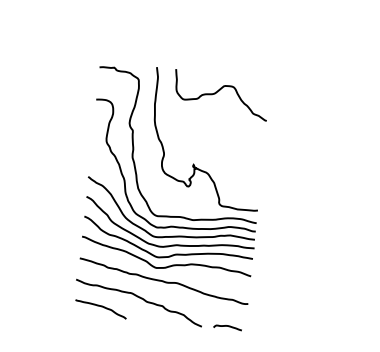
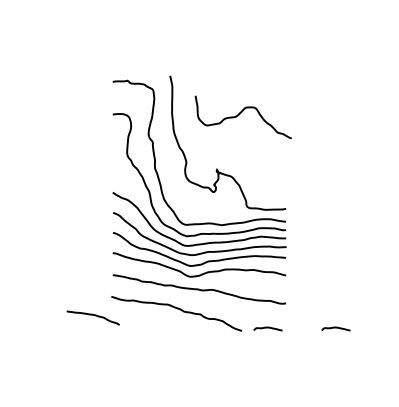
curve: (218, 92) -> (240, 114), moved
curve: (100, 306) -> (92, 315), moved
curve: (294, 333) -> (335, 328), added

